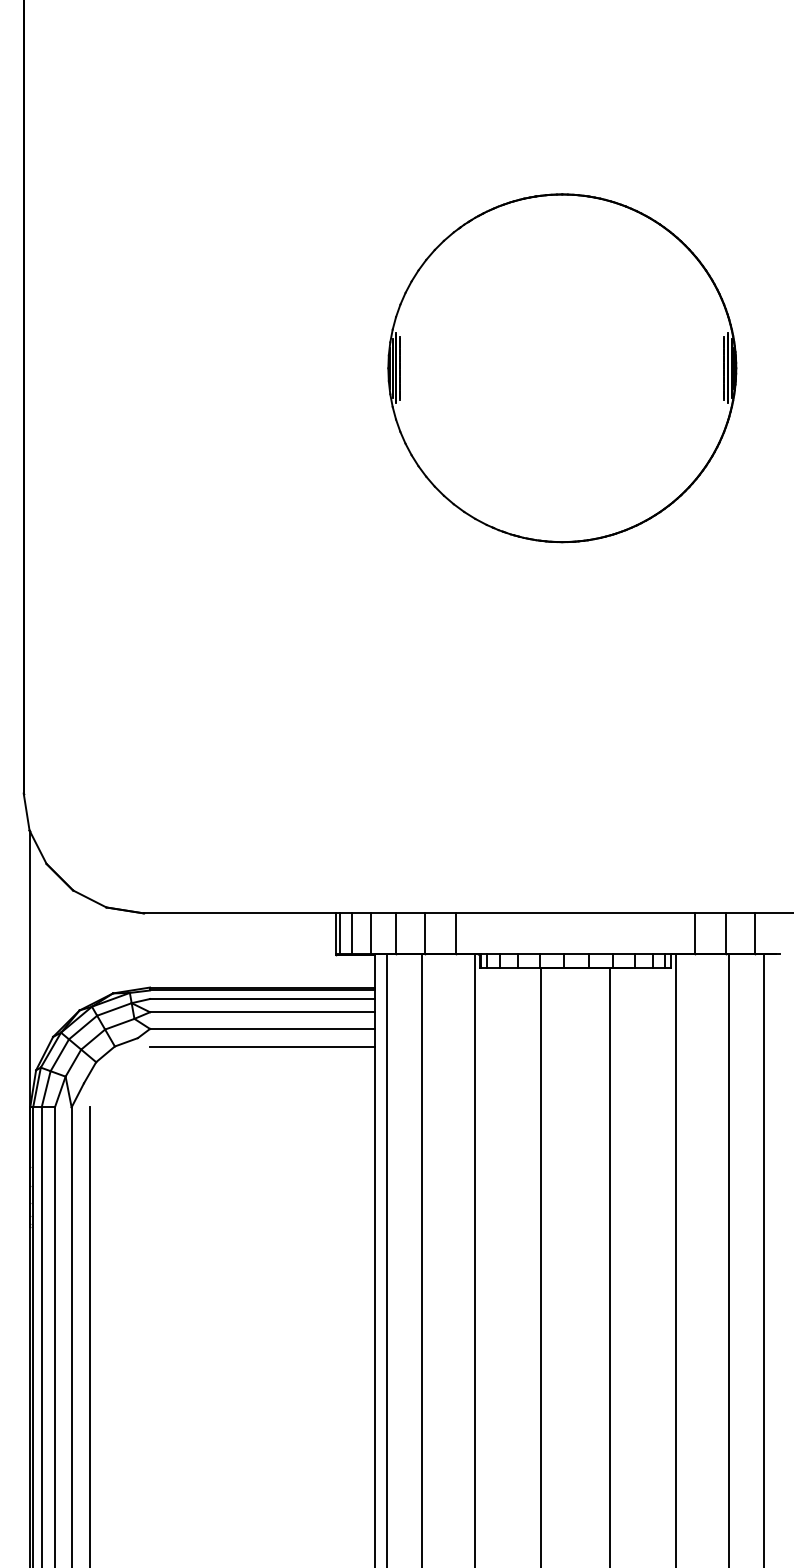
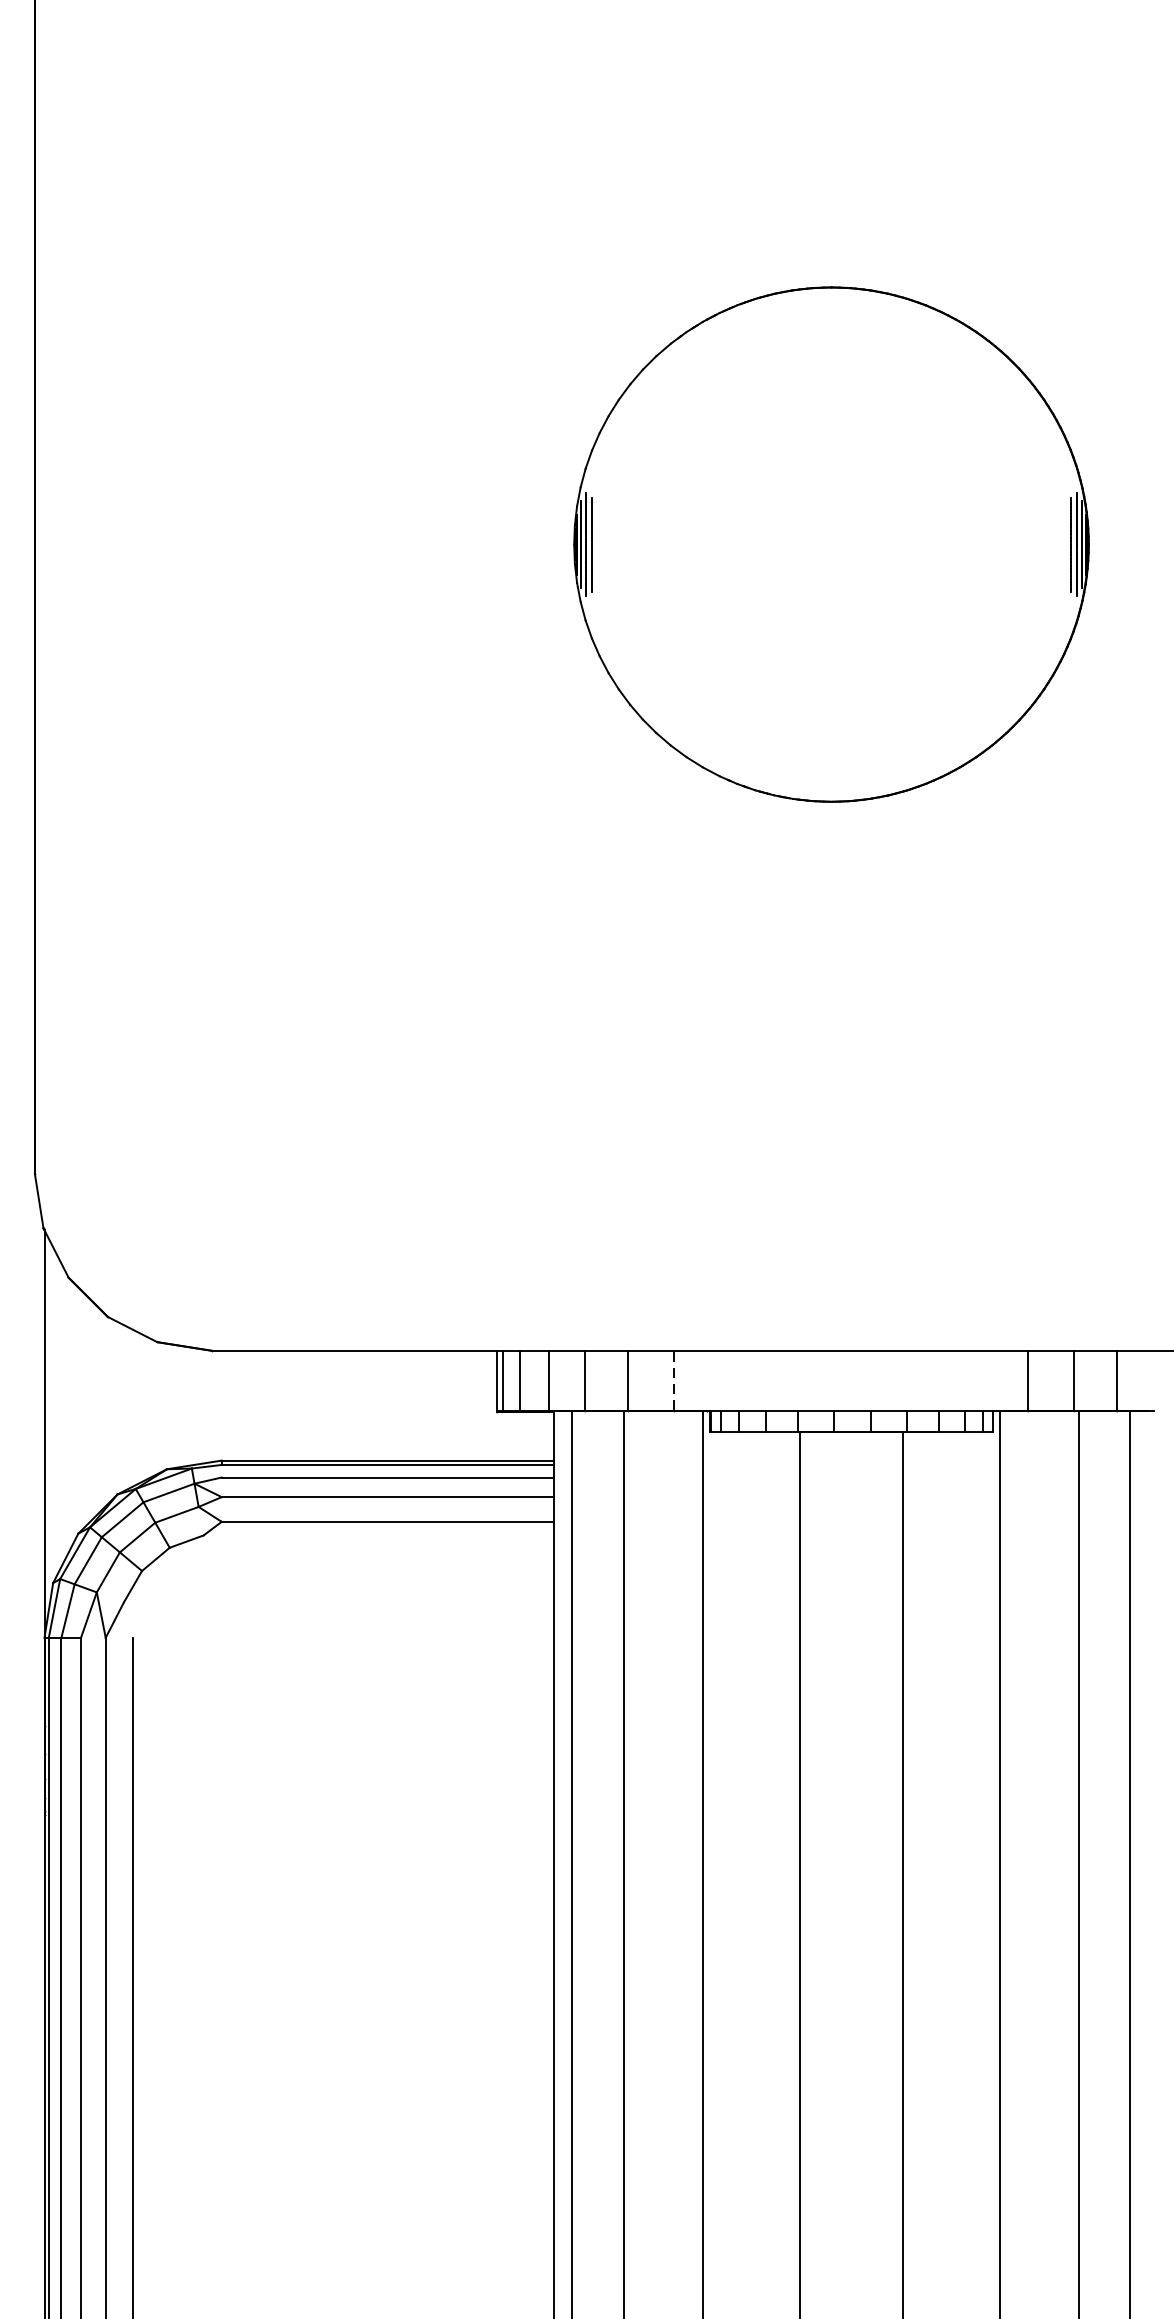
line: (455, 933) -> (673, 1380), solid -> dashed
line: (262, 1047) -> (388, 1549), removed

